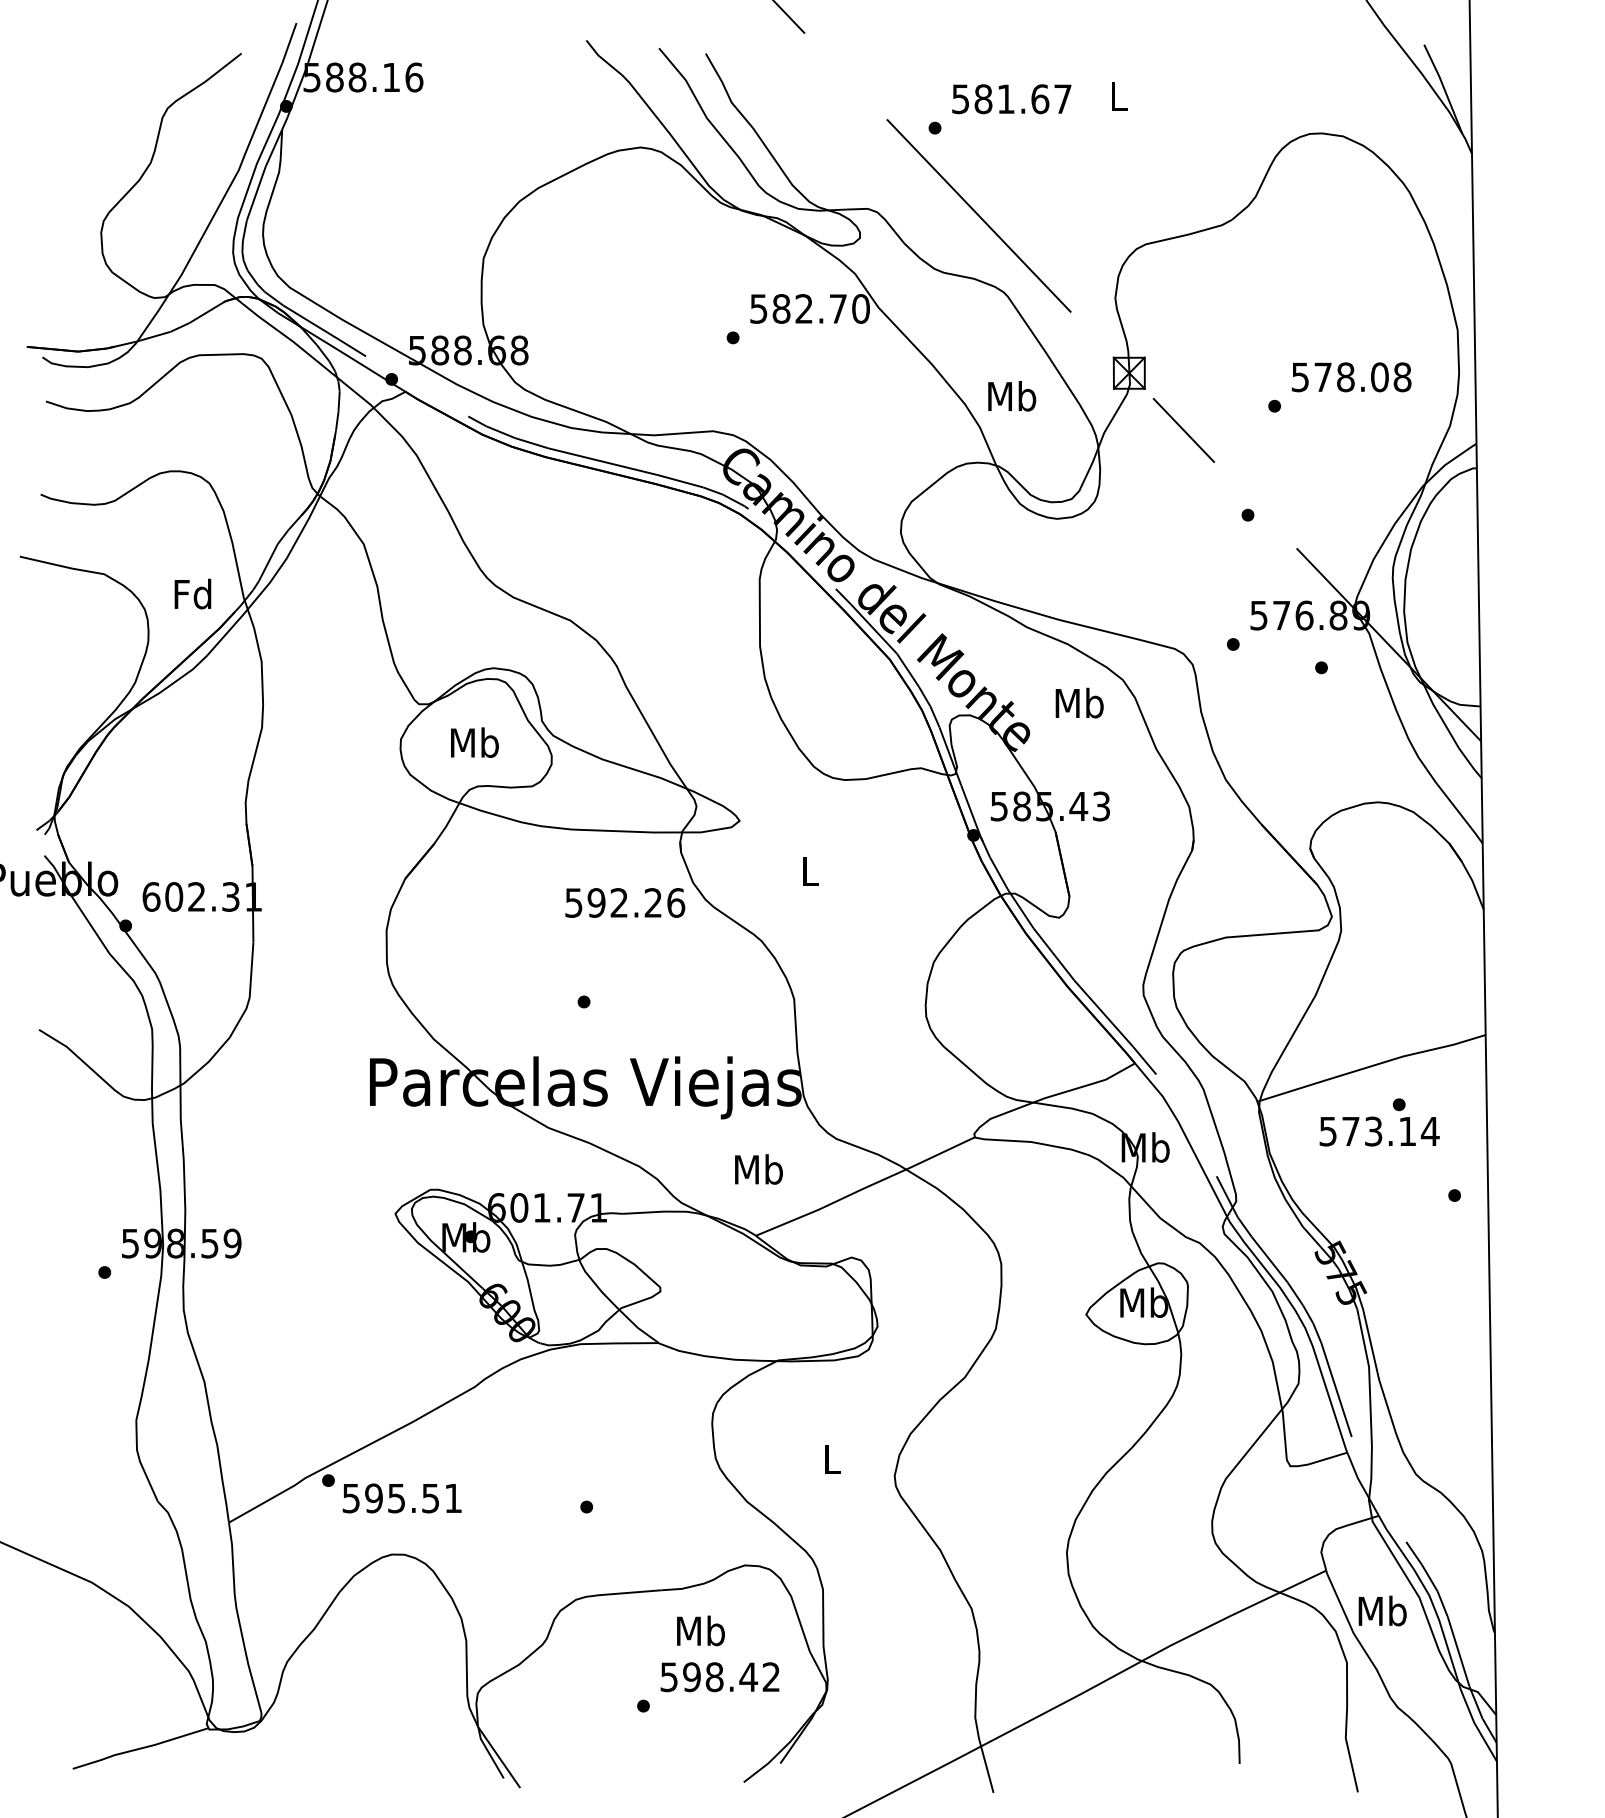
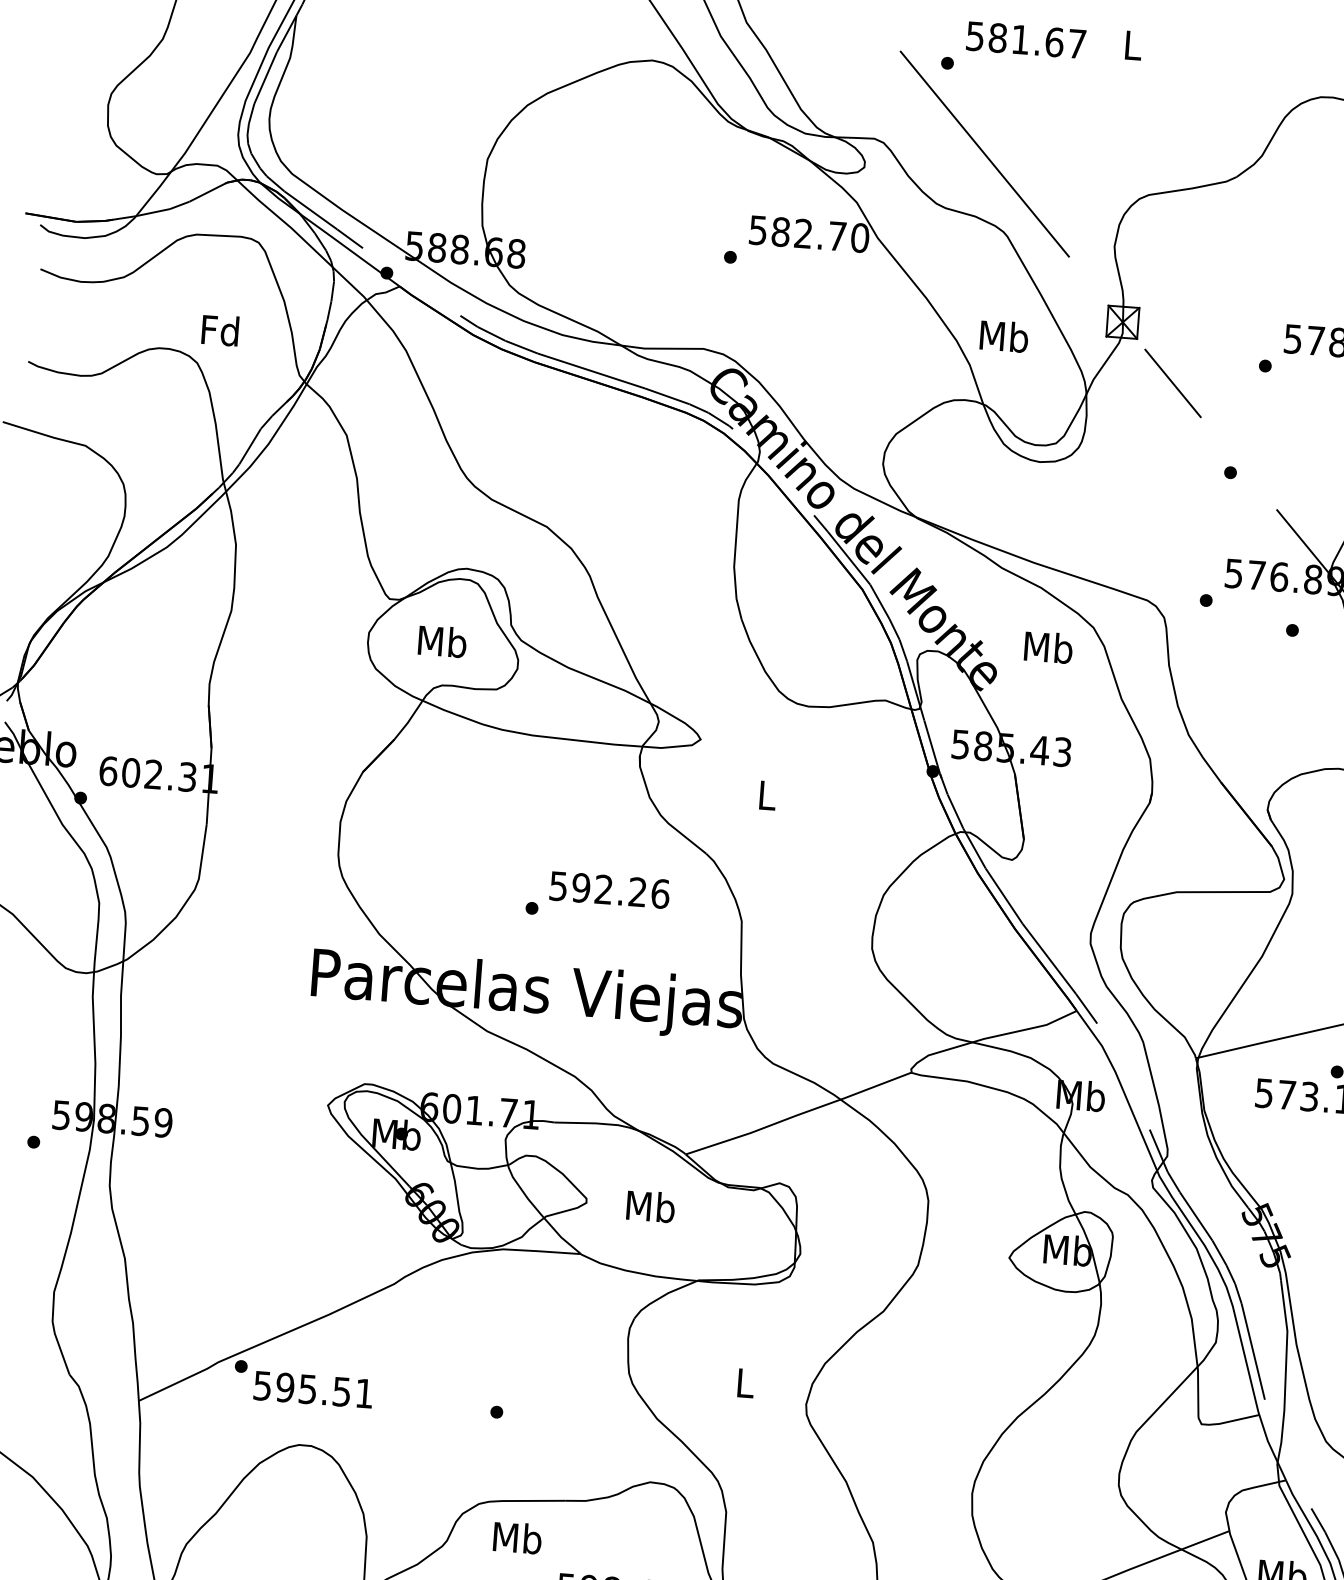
text: (192, 593) -> (219, 329), moved
text: (625, 902) -> (610, 889), moved
text: (758, 1169) -> (650, 1206), moved
text: (700, 1630) -> (517, 1537), moved

